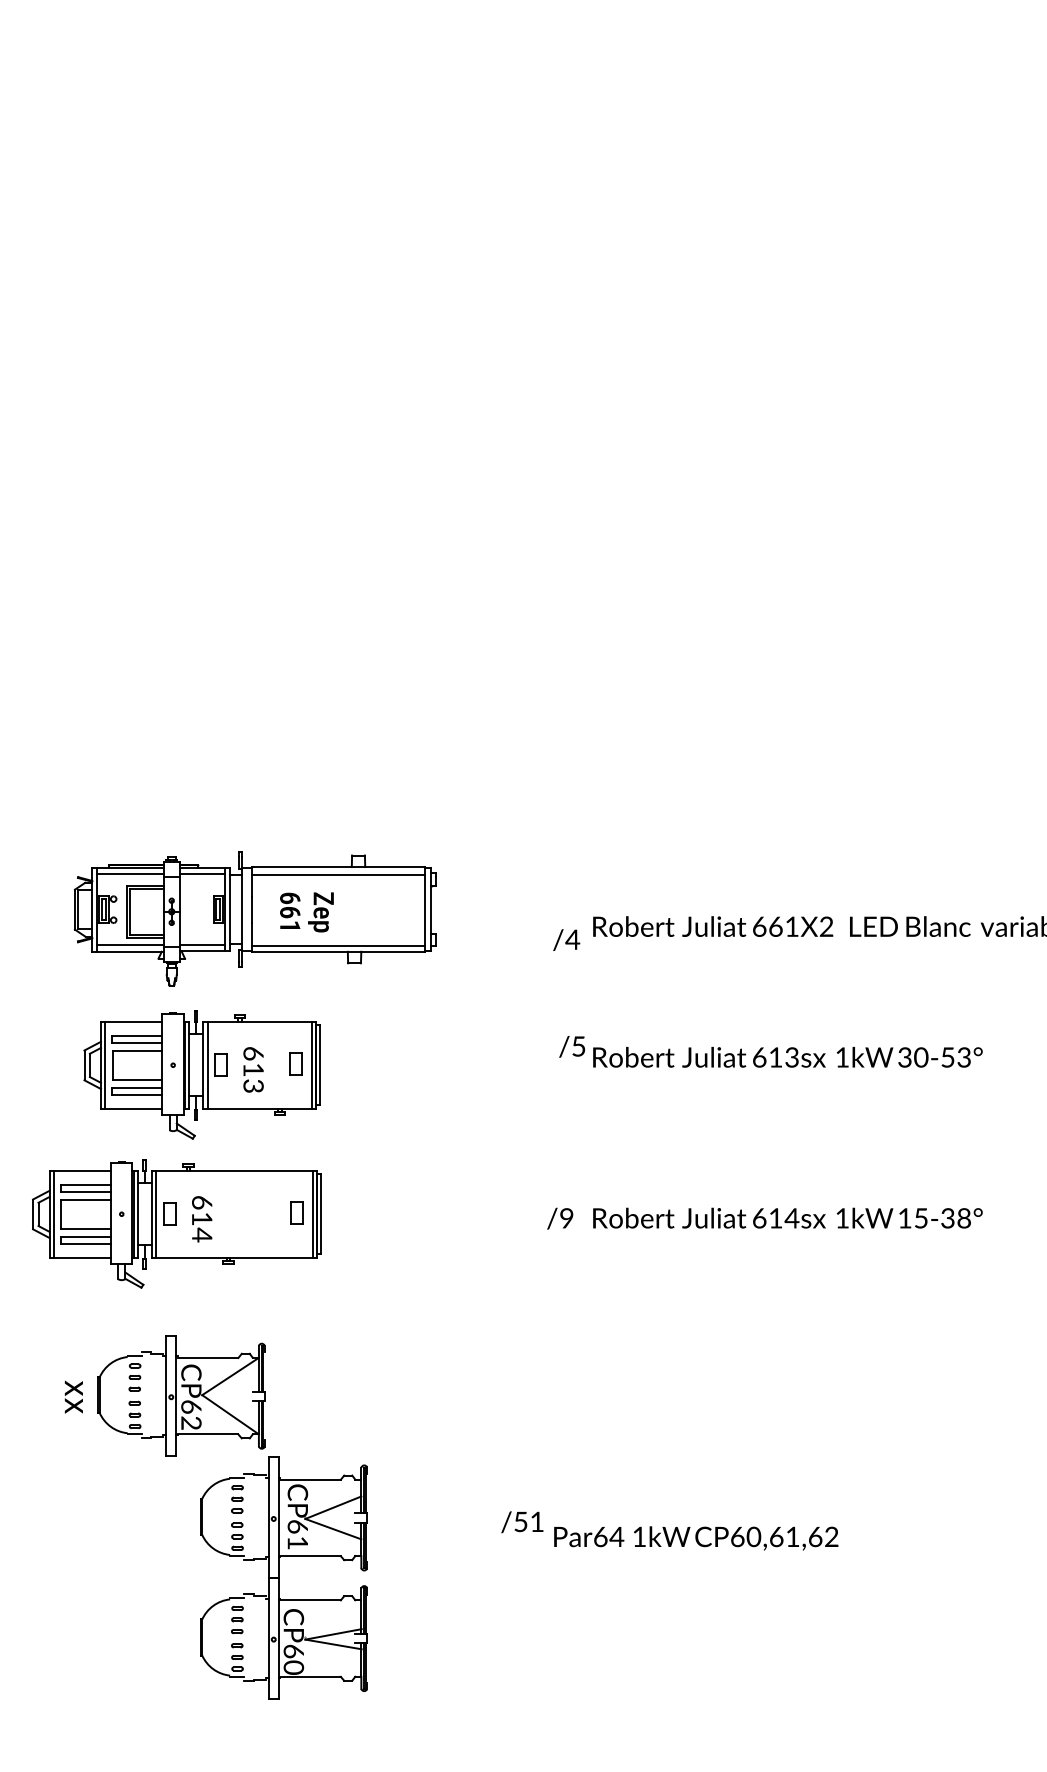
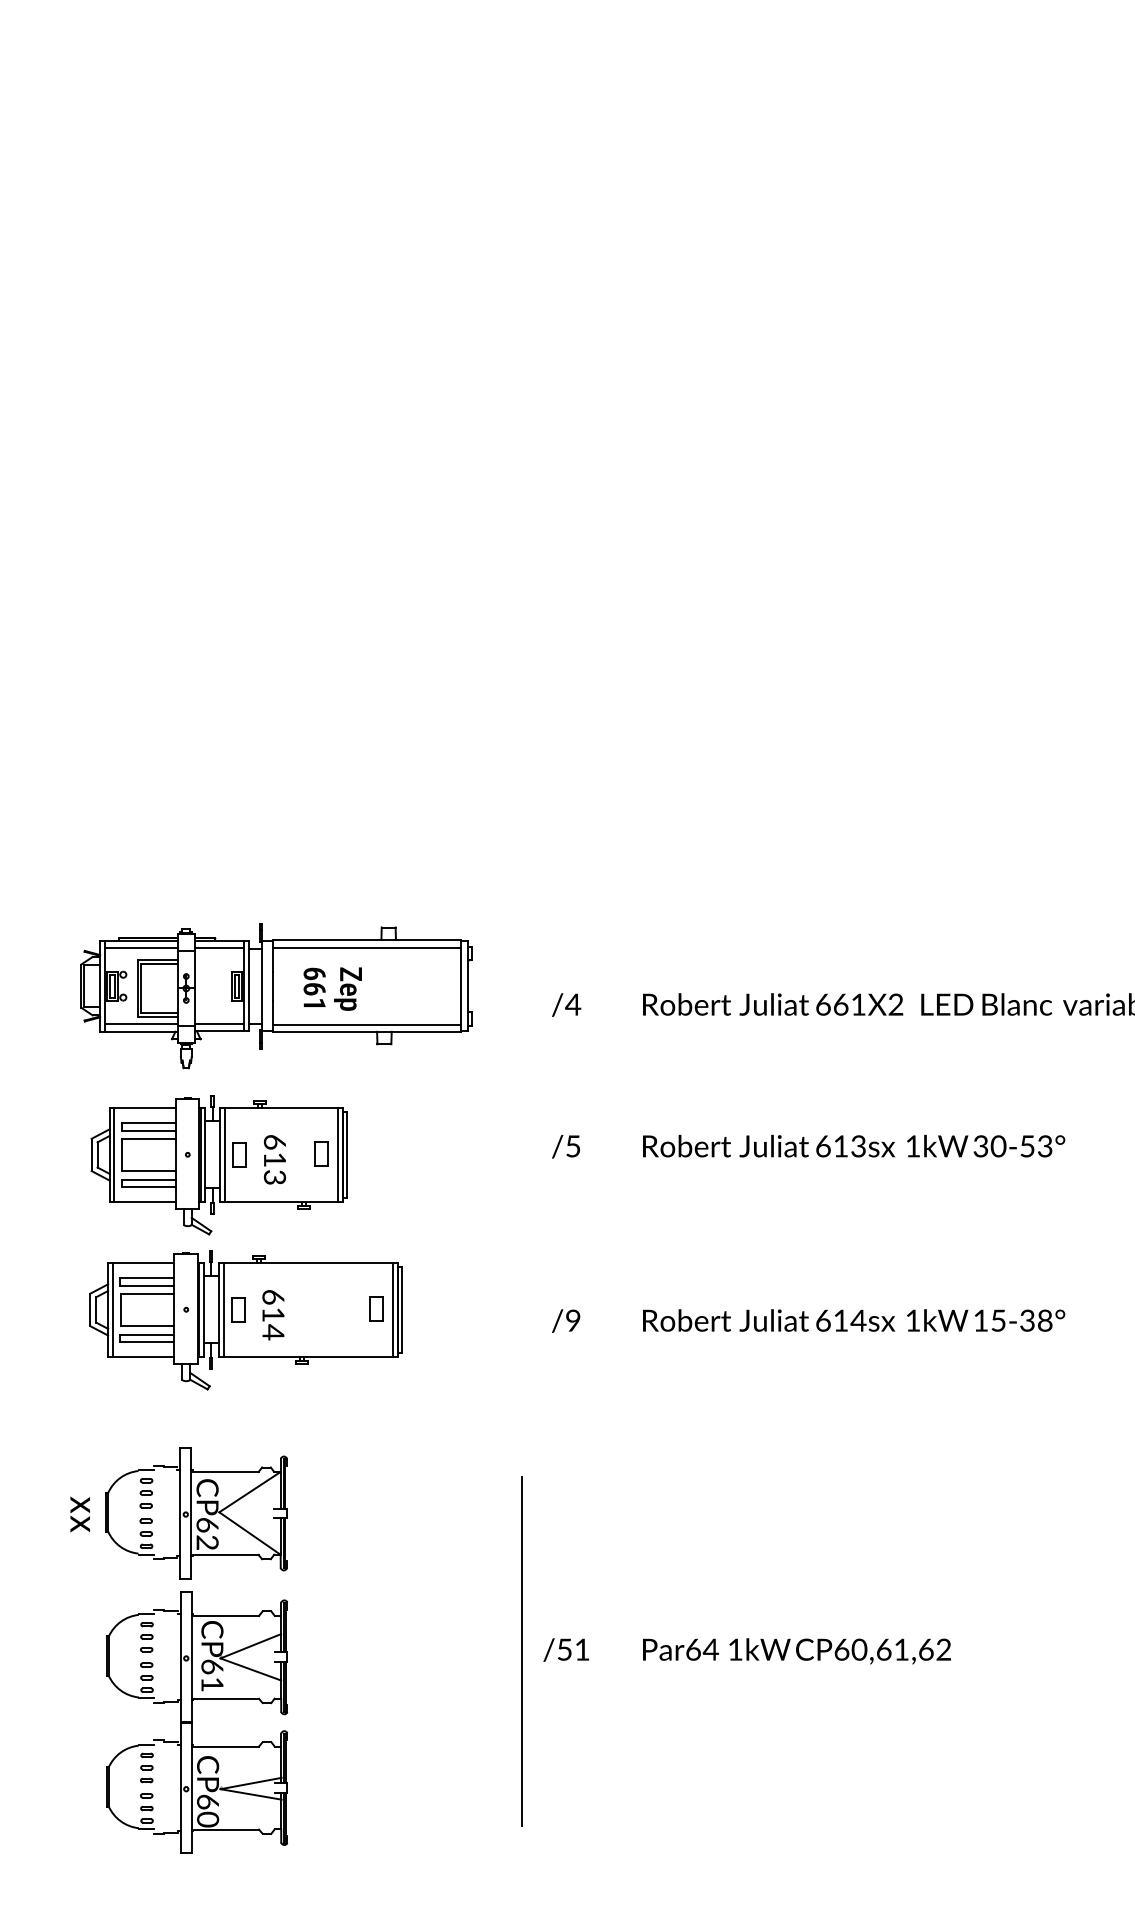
text: (566, 939) -> (566, 1004), moved
text: (572, 1046) -> (566, 1146), moved
text: (560, 1218) -> (566, 1320), moved
part: (176, 1223) -> (245, 1319), moved
line: (481, 1523) -> (521, 1651), added
text: (696, 1538) -> (797, 1651), moved
part: (283, 1577) -> (196, 1721), moved

